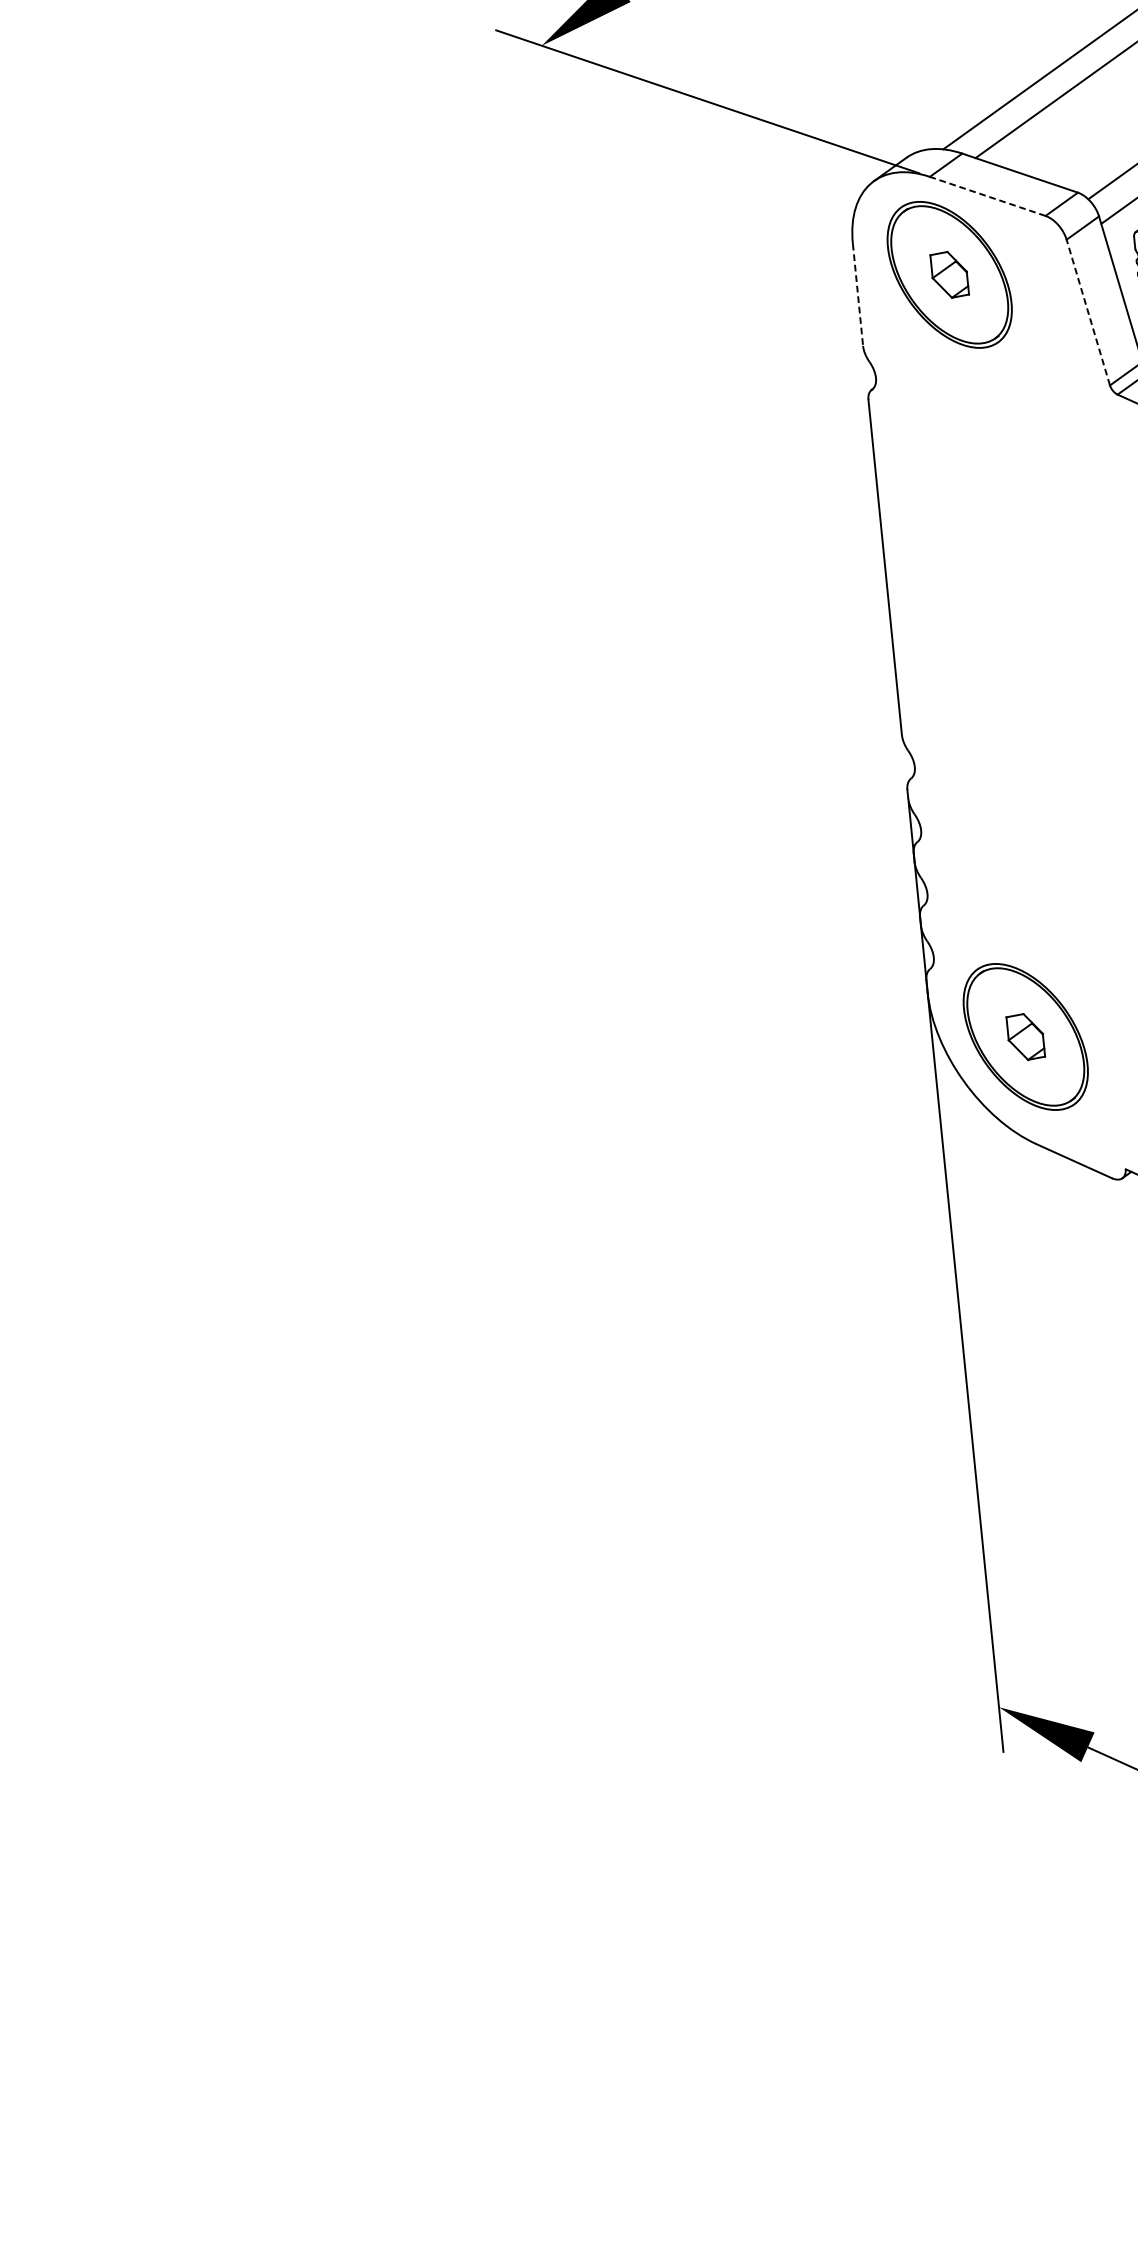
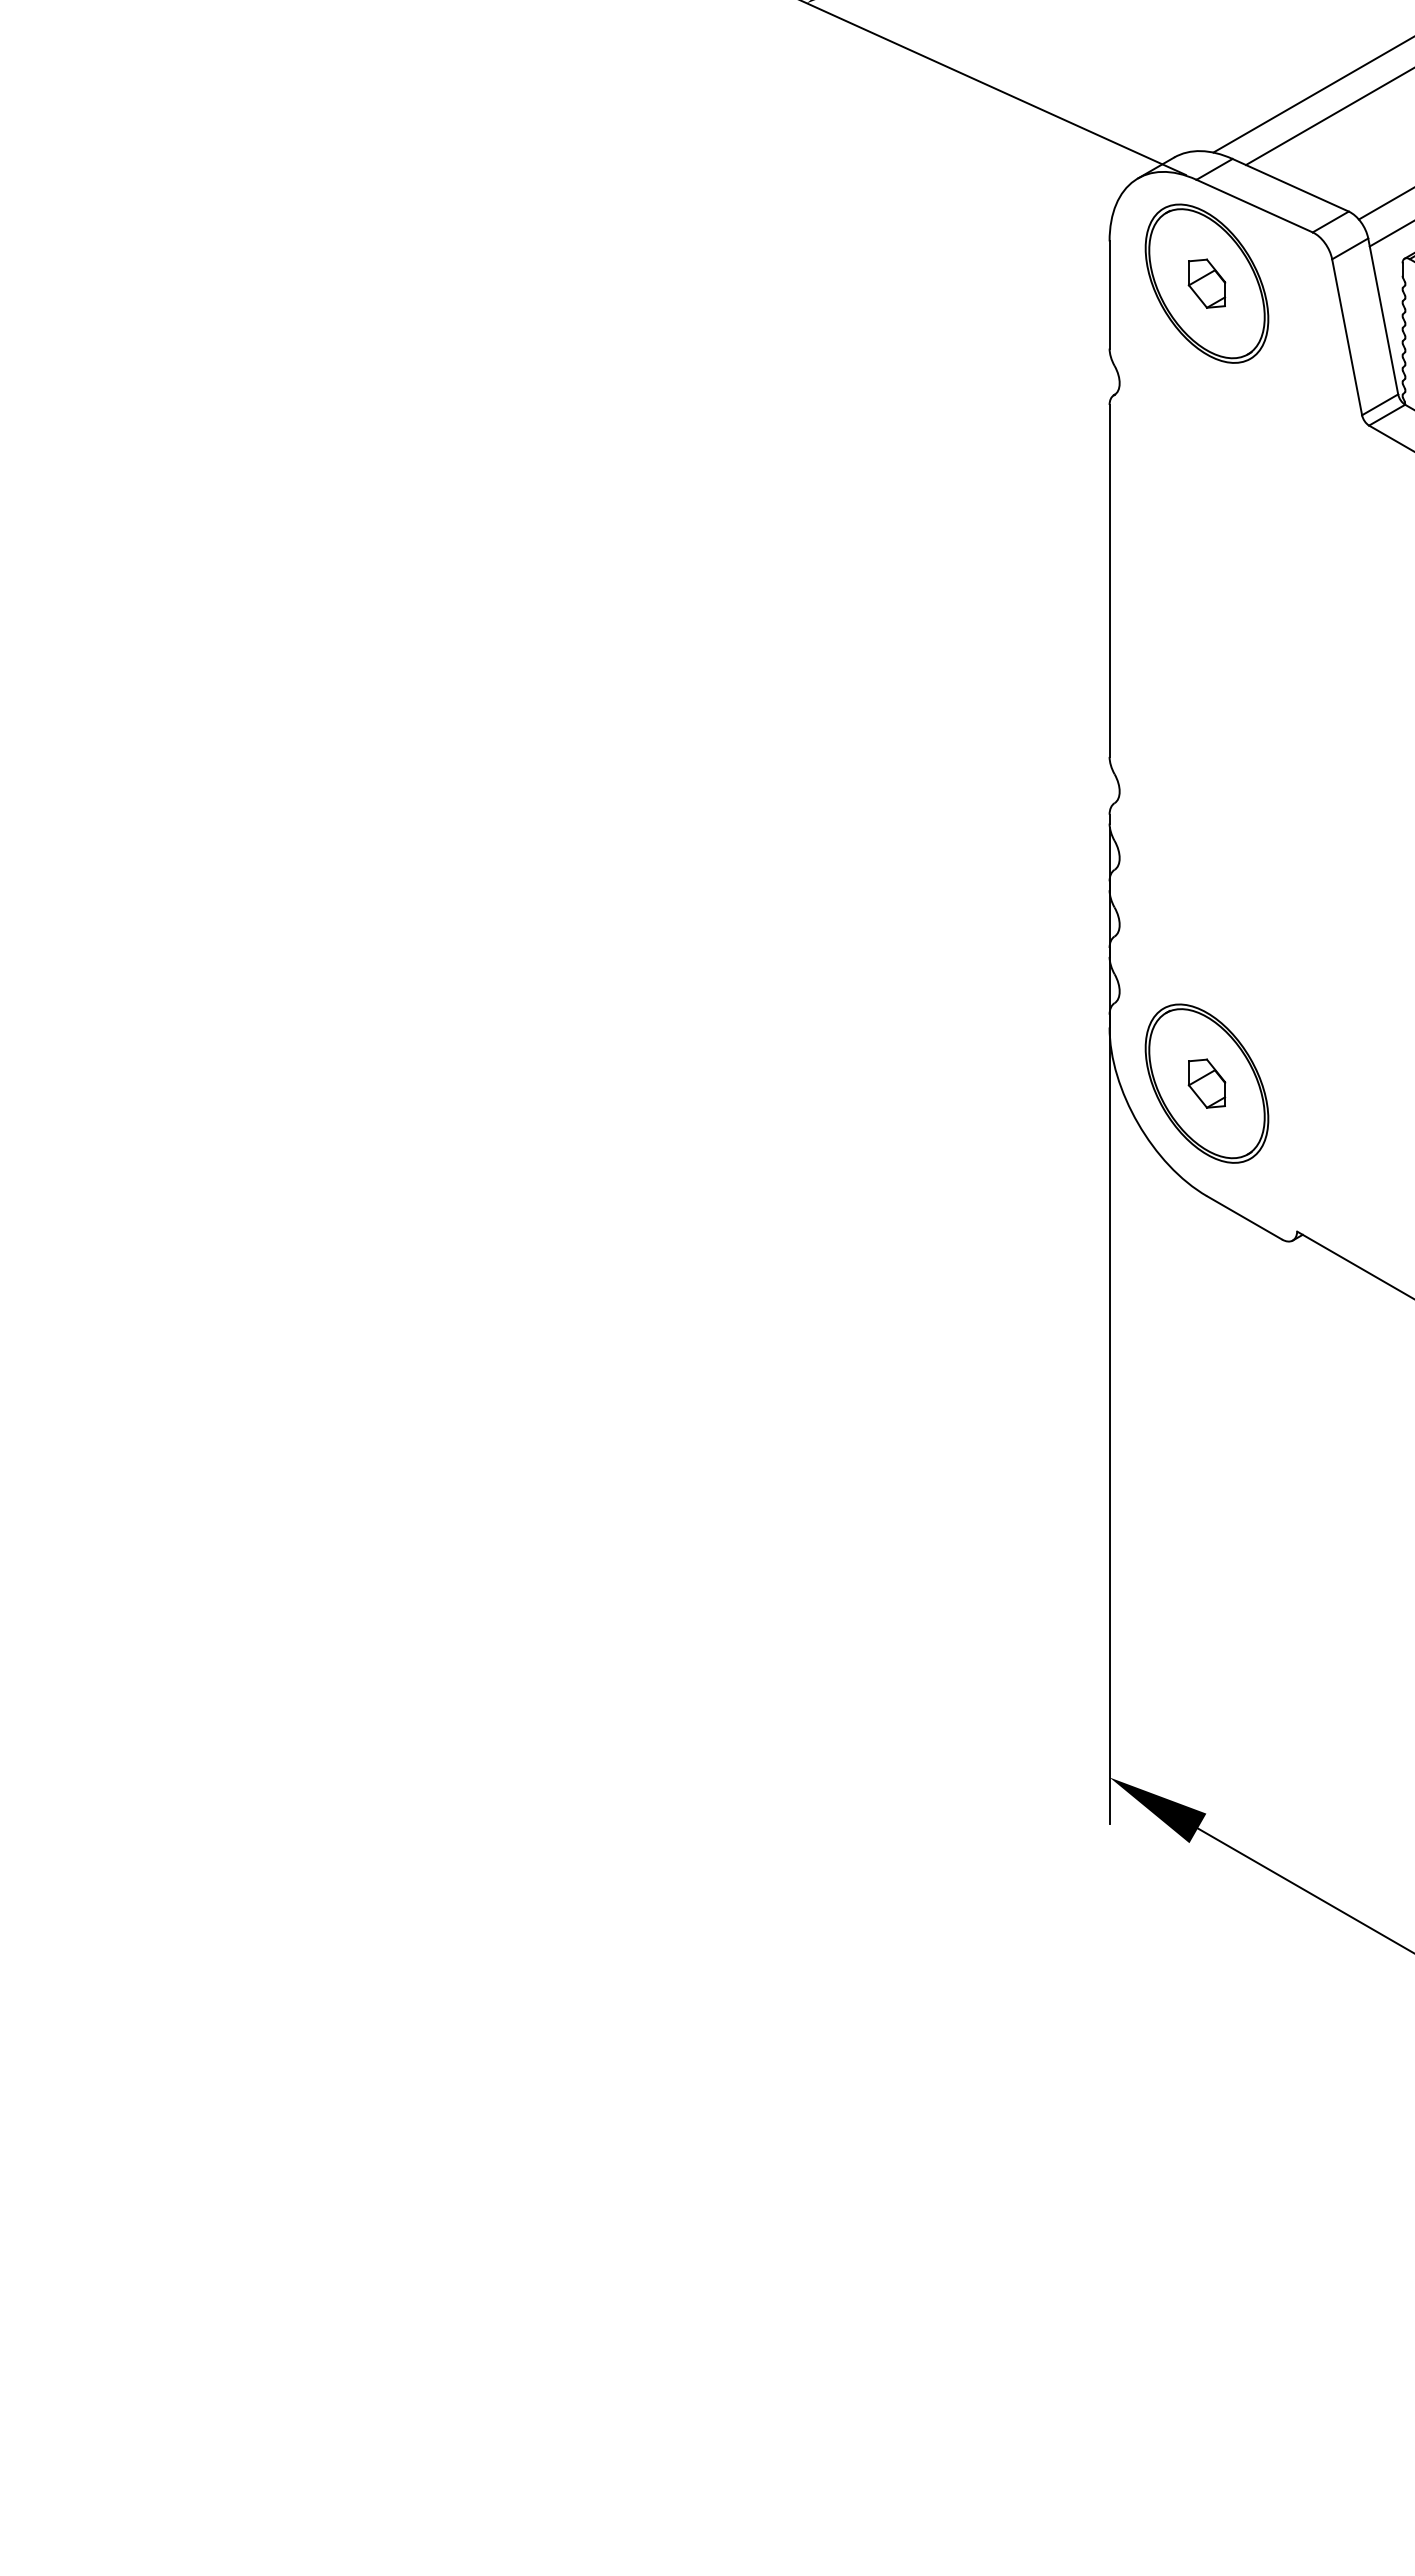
line: (987, 196) -> (1254, 206), dashed -> solid
line: (857, 295) -> (1109, 295), dashed -> solid
line: (1088, 311) -> (1347, 336), dashed -> solid

